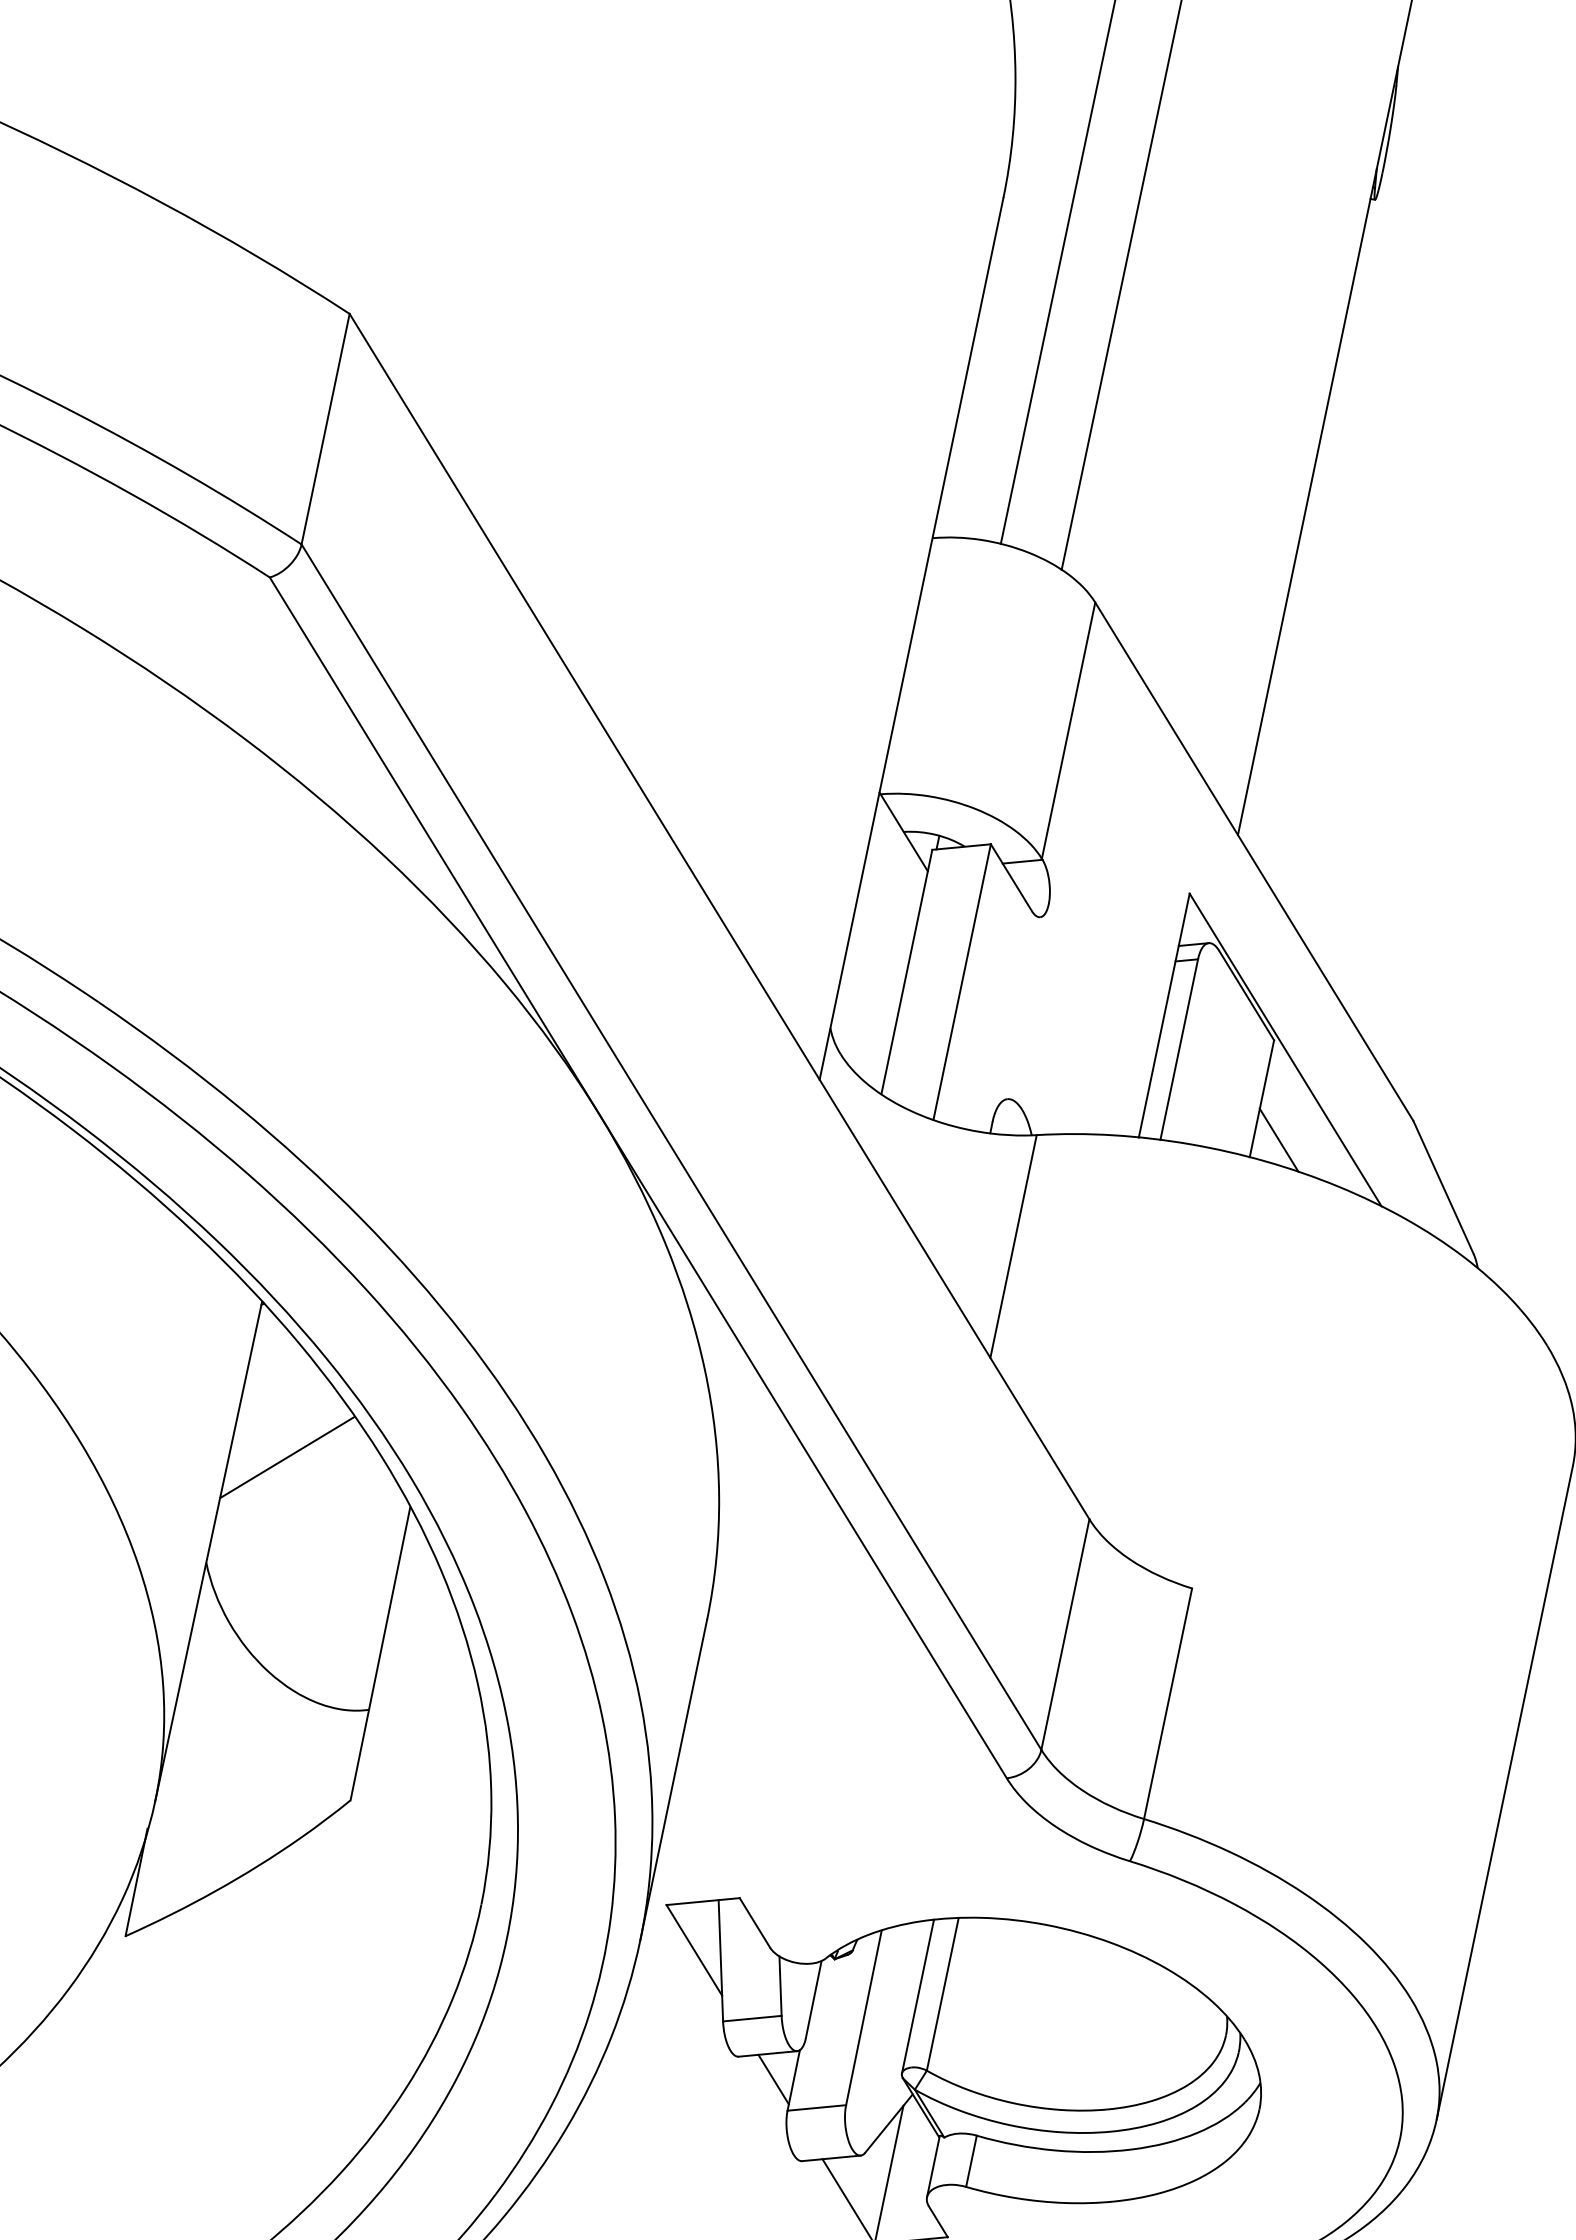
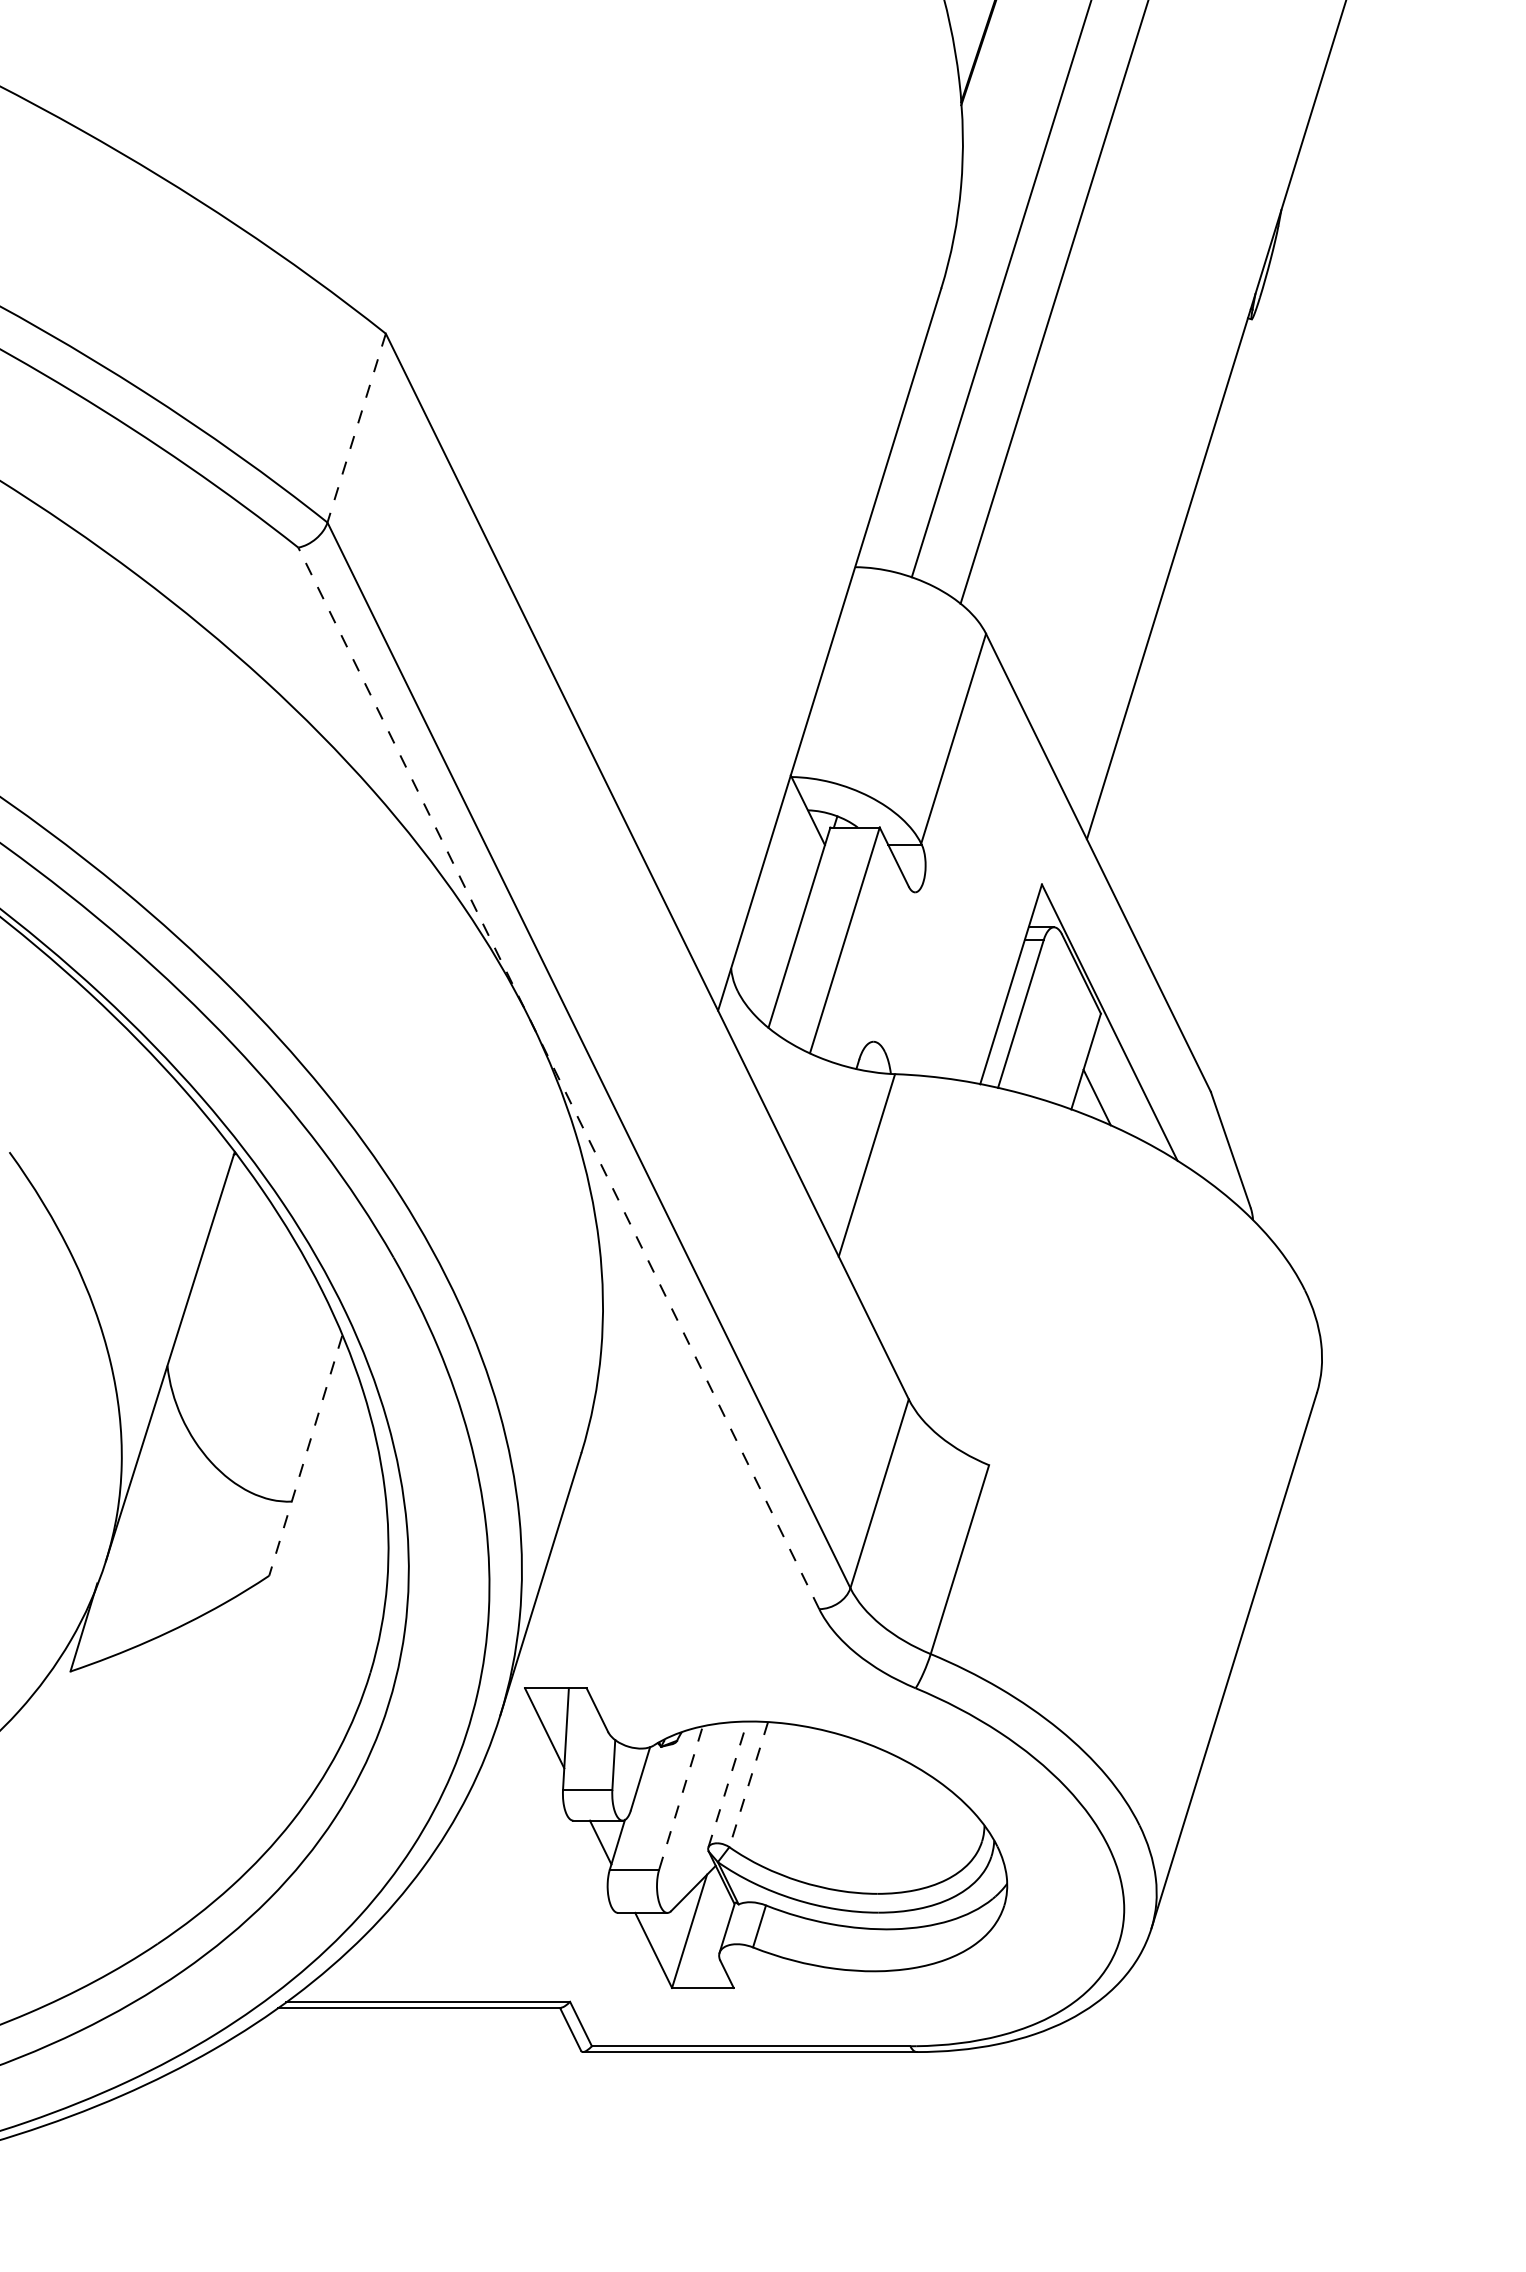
line: (325, 429) -> (356, 428), solid -> dashed
line: (637, 1176) -> (558, 1077), solid -> dashed
line: (287, 1456) -> (243, 1283), removed
line: (380, 1654) -> (305, 1456), solid -> dashed
line: (942, 1995) -> (748, 1785), solid -> dashed
line: (917, 1996) -> (727, 1784), solid -> dashed
line: (863, 2018) -> (680, 1798), solid -> dashed

